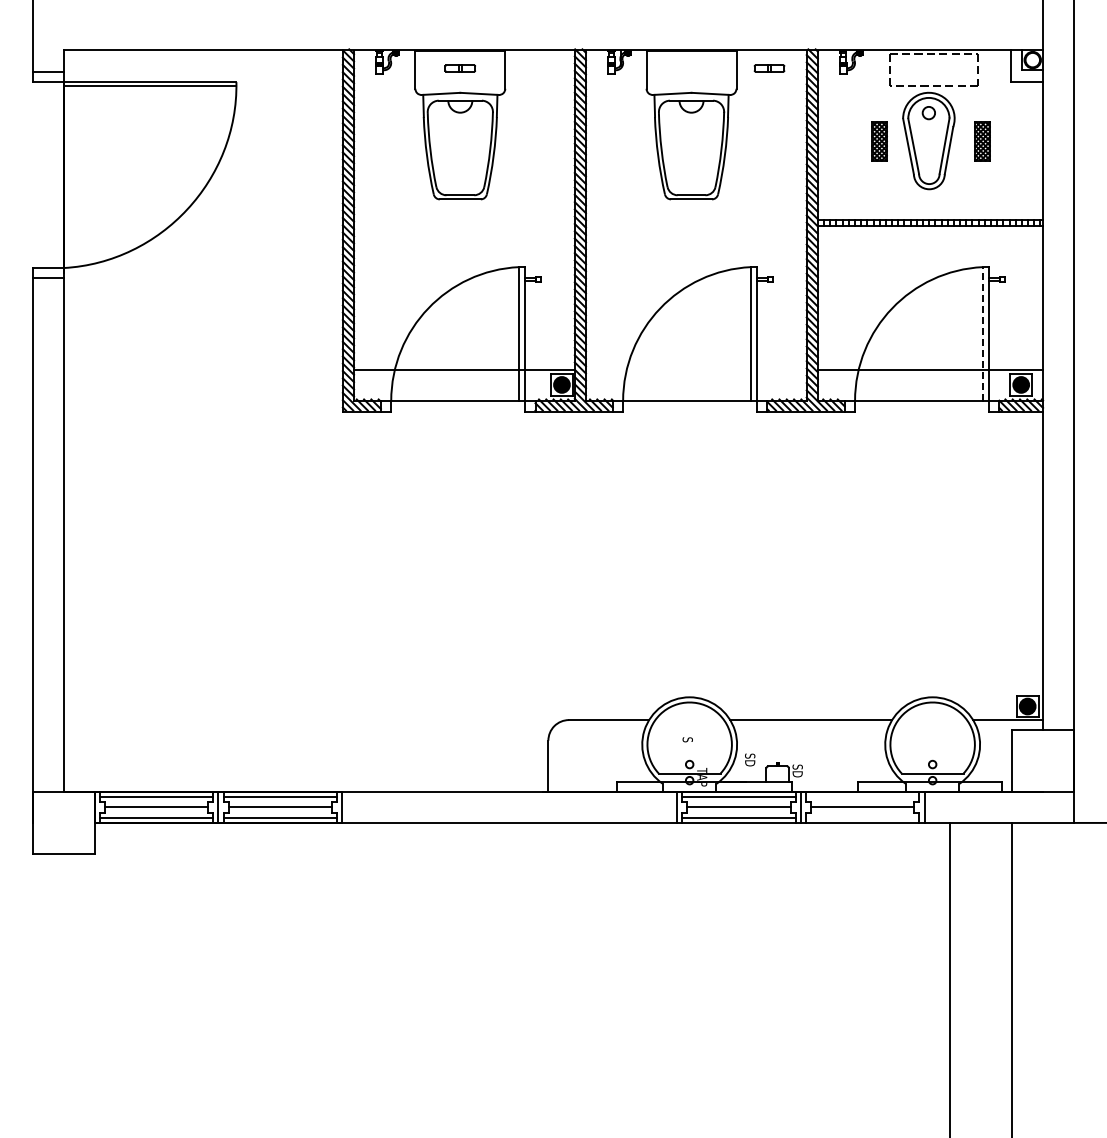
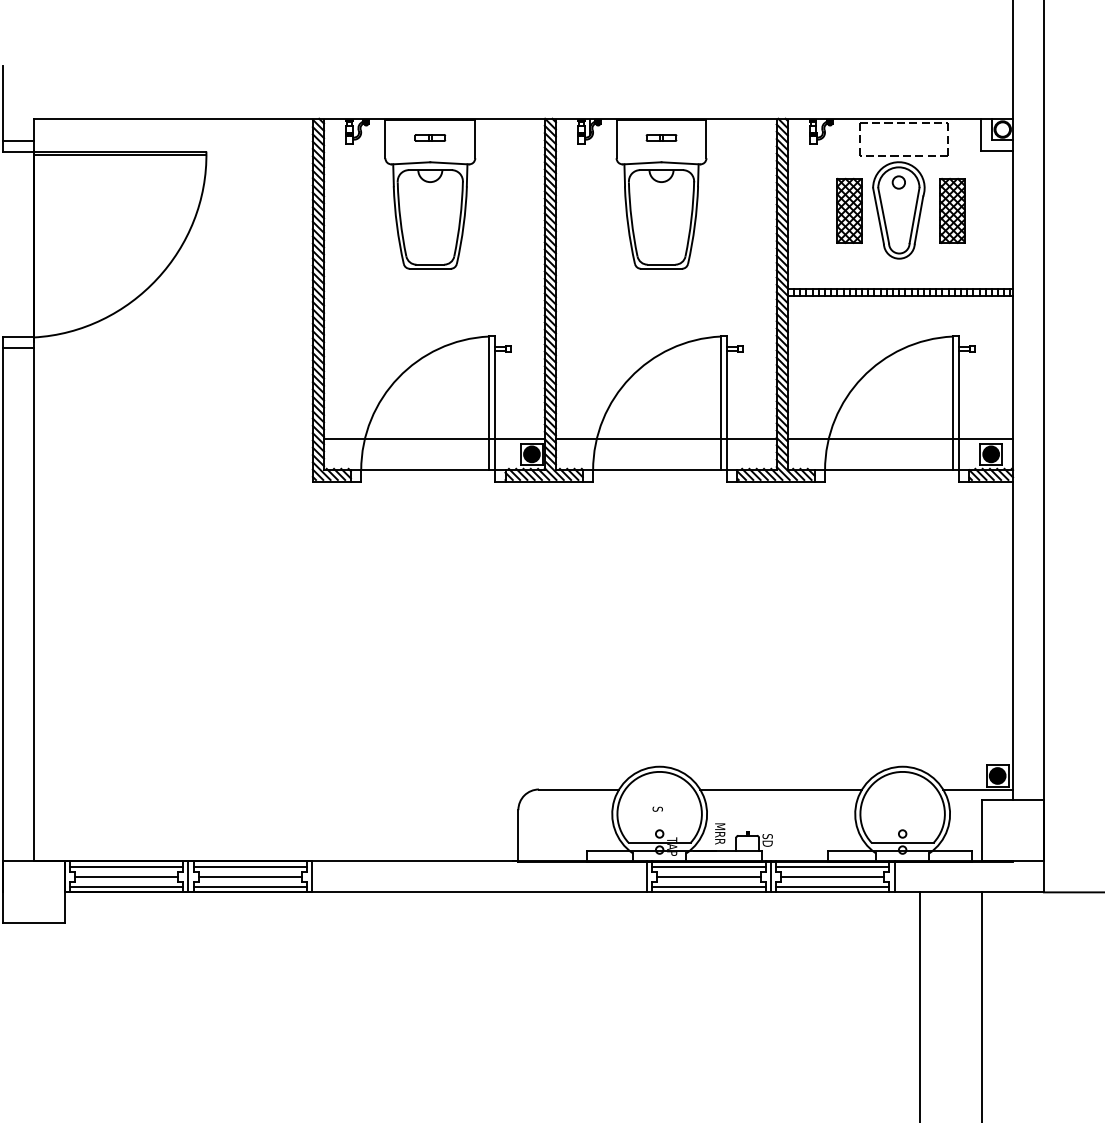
part: (769, 68) -> (661, 137), moved
part: (879, 141) -> (849, 210), size x1.67
part: (982, 141) -> (952, 210), size x1.67
line: (982, 333) -> (952, 402), dashed -> solid
line: (695, 370) -> (665, 439), added
text: (750, 764) -> (720, 833), SD -> MRR
line: (862, 797) -> (832, 866), added
line: (862, 817) -> (832, 886), added

